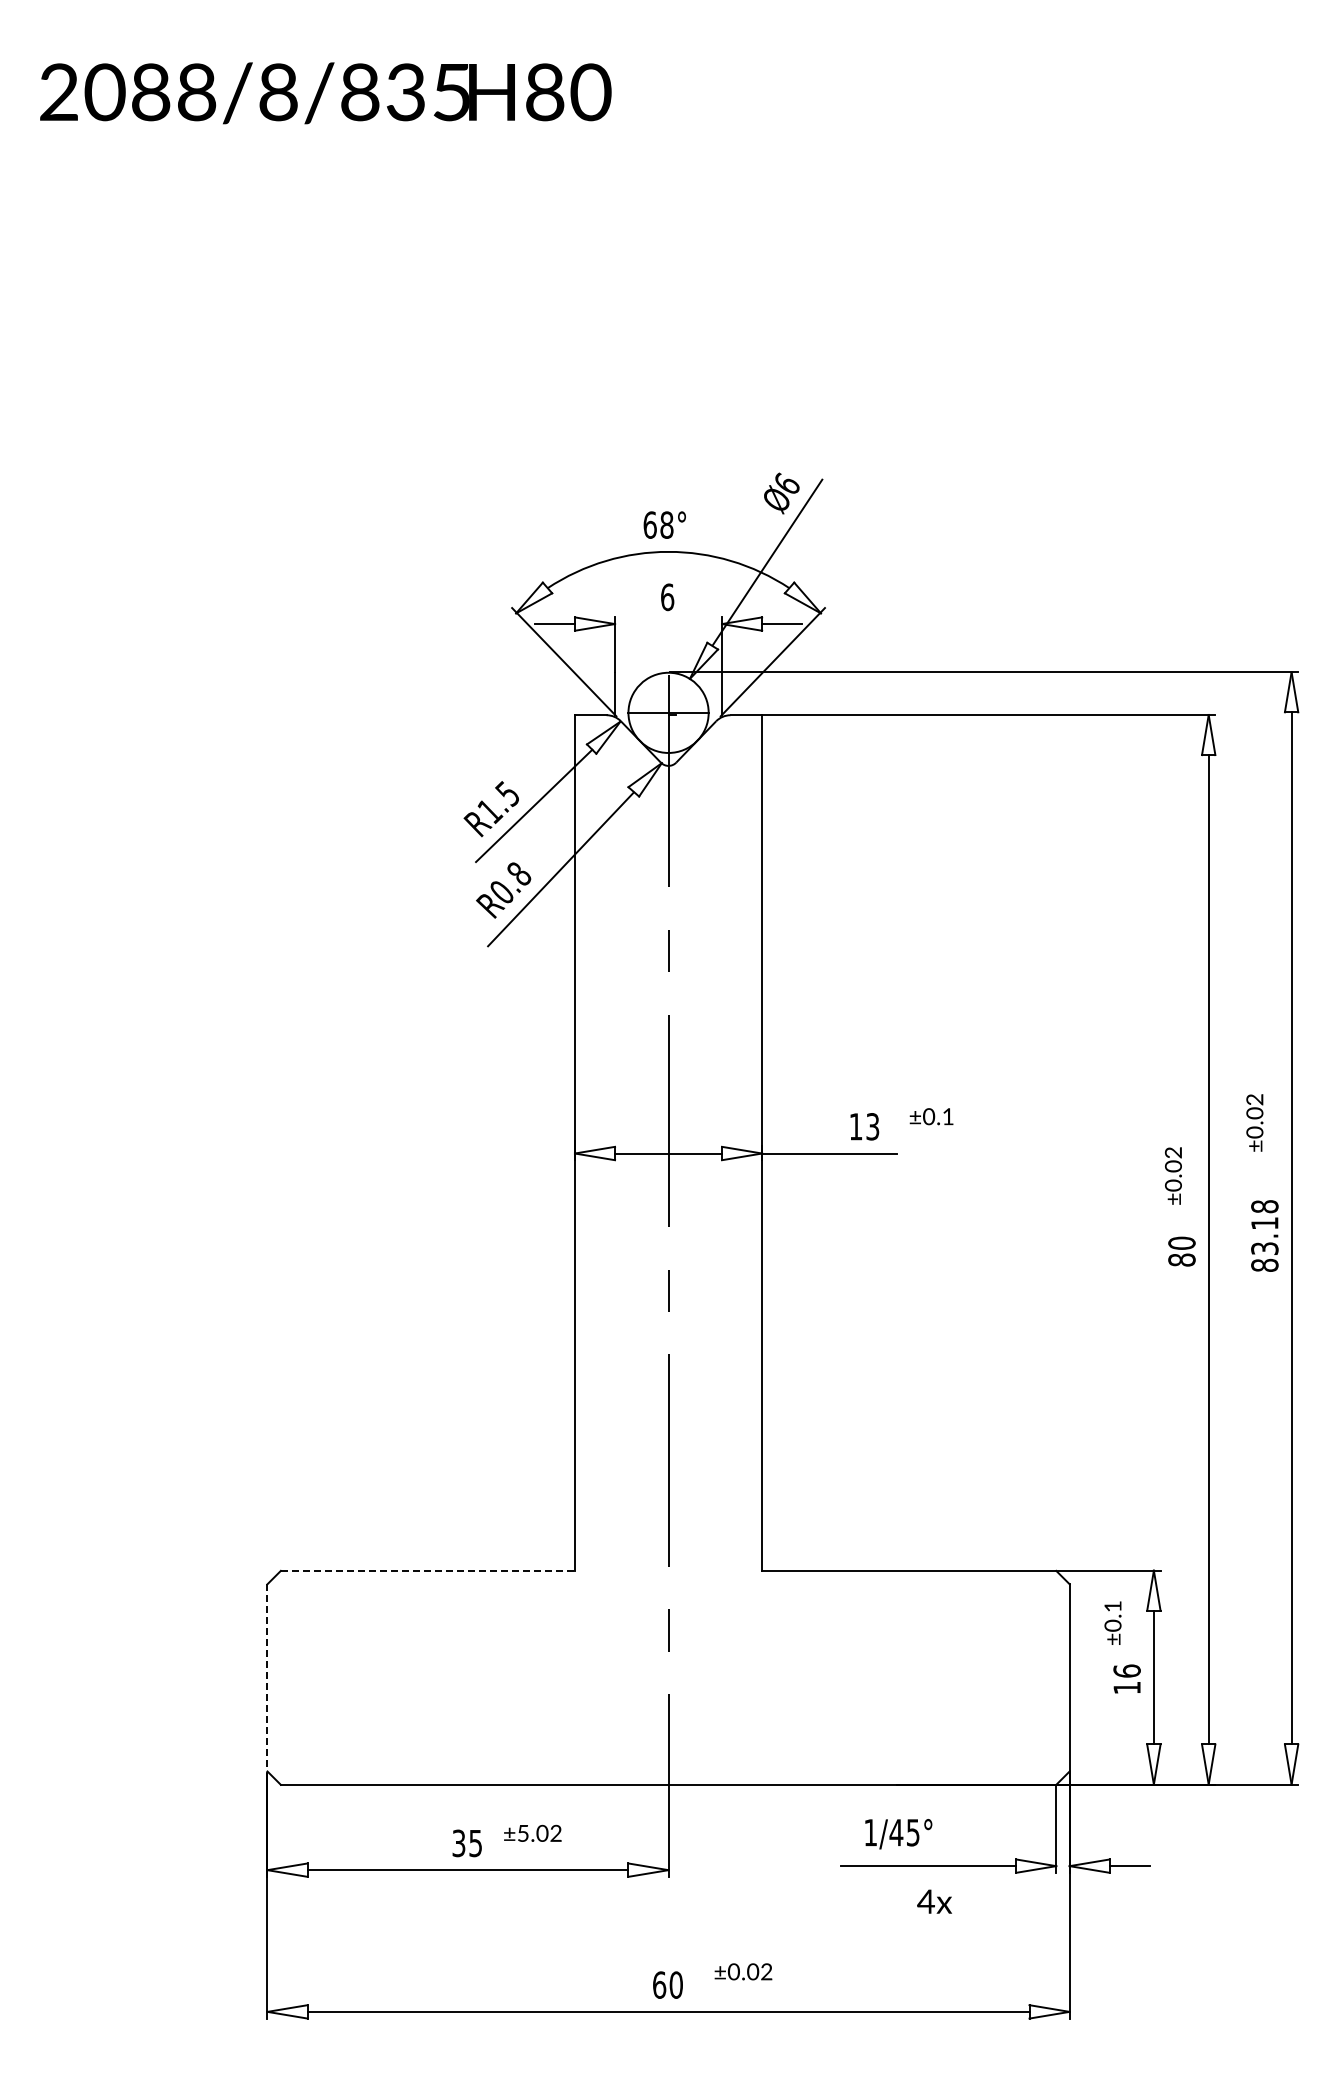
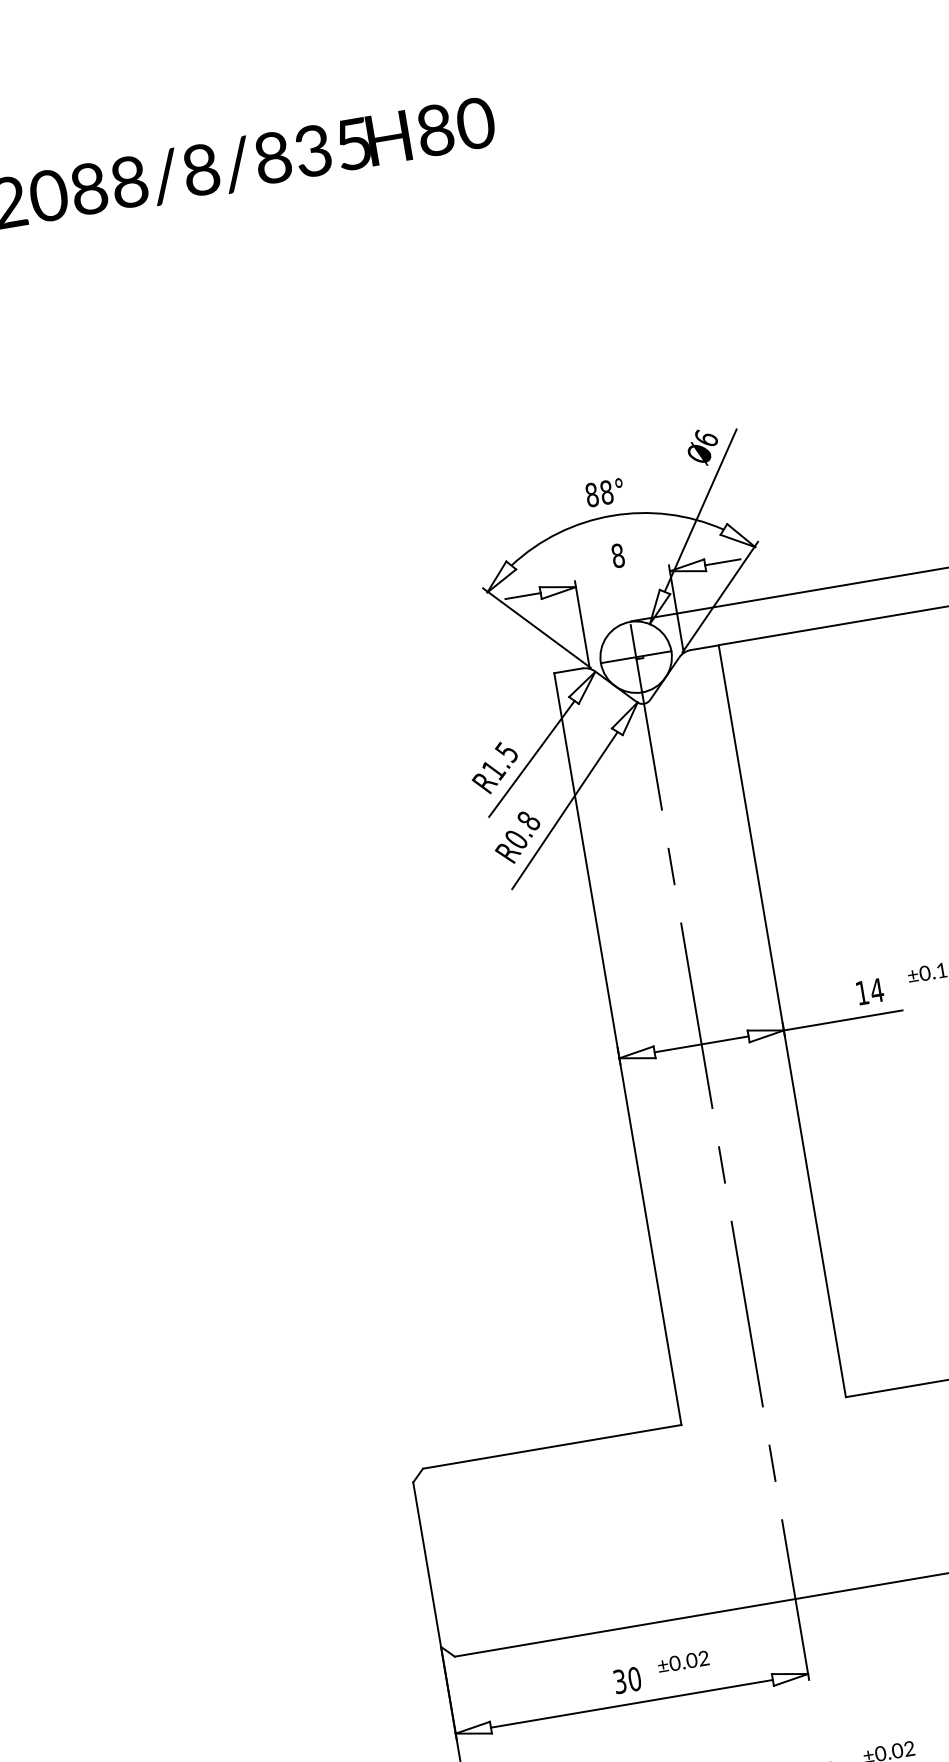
text: (649, 524) -> (591, 494), 68° -> 88°
text: (667, 596) -> (617, 555), 6 -> 8
text: (872, 1126) -> (876, 990), 13 -> 14
line: (428, 1570) -> (552, 1446), dashed -> solid
line: (267, 1677) -> (427, 1564), dashed -> solid
text: (523, 1832) -> (675, 1662), ±5.02 -> ±0.02
text: (475, 1843) -> (634, 1679), 35 -> 30

